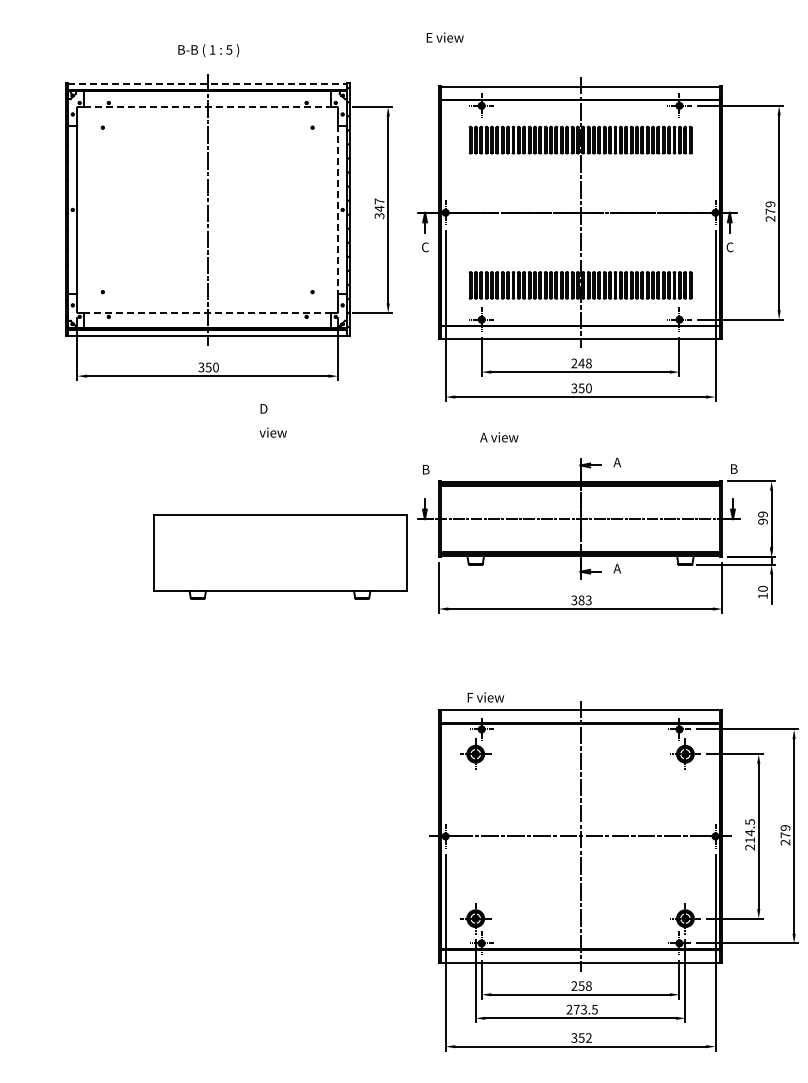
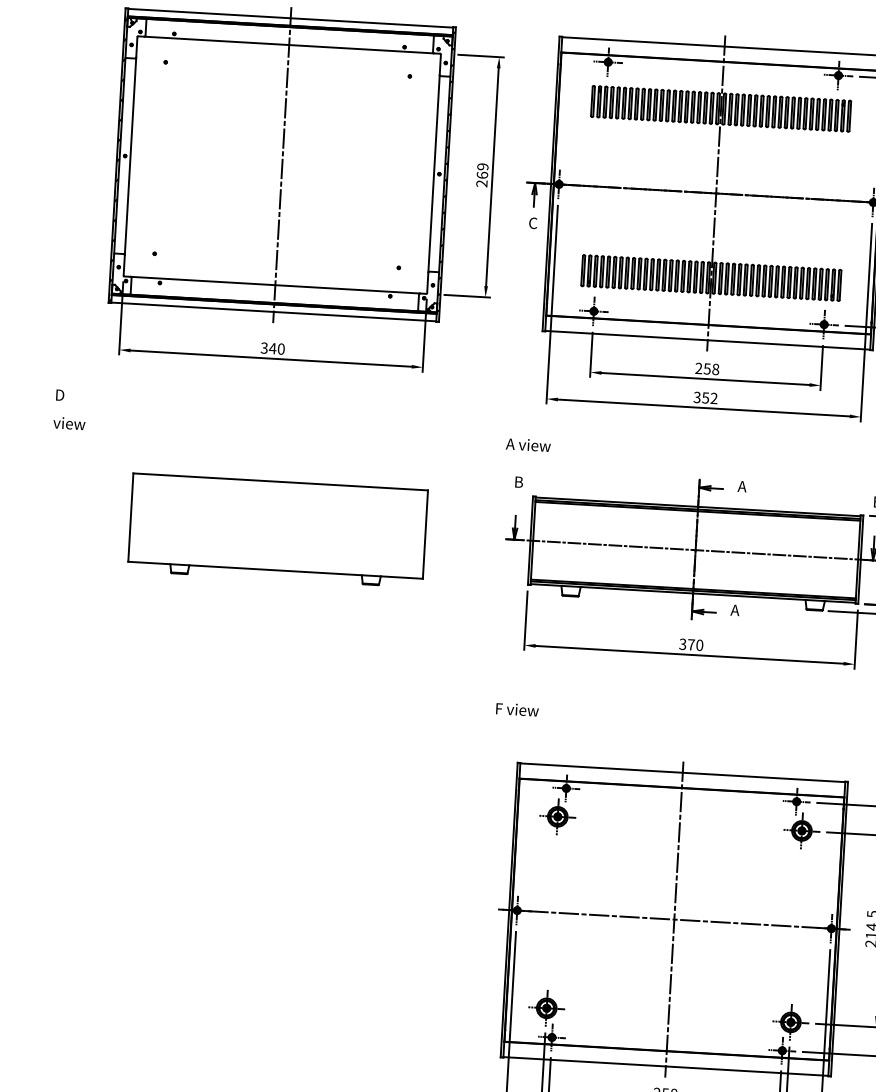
line: (207, 83) -> (290, 17), dashed -> solid
line: (208, 106) -> (290, 44), dashed -> solid
text: (379, 208) -> (482, 174), 347 -> 269
line: (338, 209) -> (434, 173), dashed -> solid
line: (207, 313) -> (275, 285), dashed -> solid
text: (581, 363) -> (707, 369), 248 -> 258
text: (208, 367) -> (272, 348), 350 -> 340
text: (588, 388) -> (713, 398), 350 -> 352
text: (272, 420) -> (69, 409), moved
text: (499, 437) -> (528, 445), moved
part: (280, 556) -> (278, 530), moved
text: (584, 600) -> (694, 645), 383 -> 370
text: (485, 697) -> (516, 709), moved

